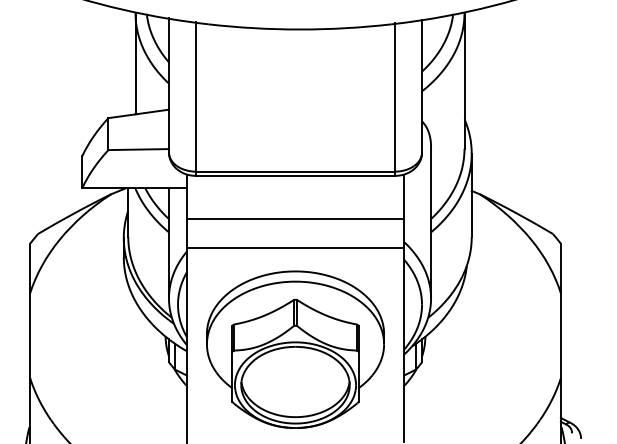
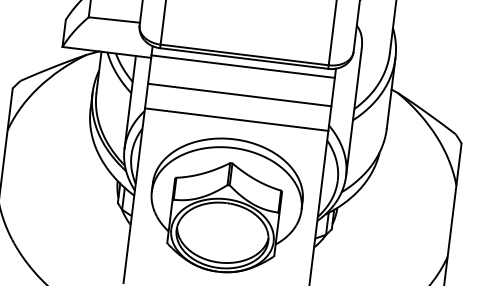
line: (295, 185) -> (243, 66), added

